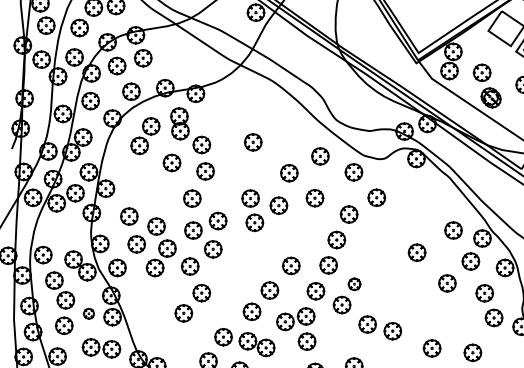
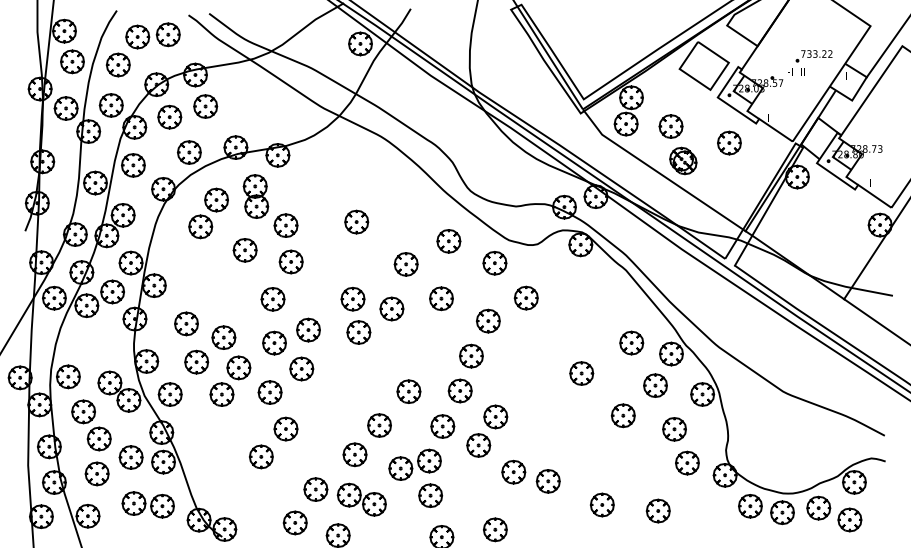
part: (354, 283) -> (495, 416), size x1.43
part: (88, 313) -> (130, 457), size x1.67

